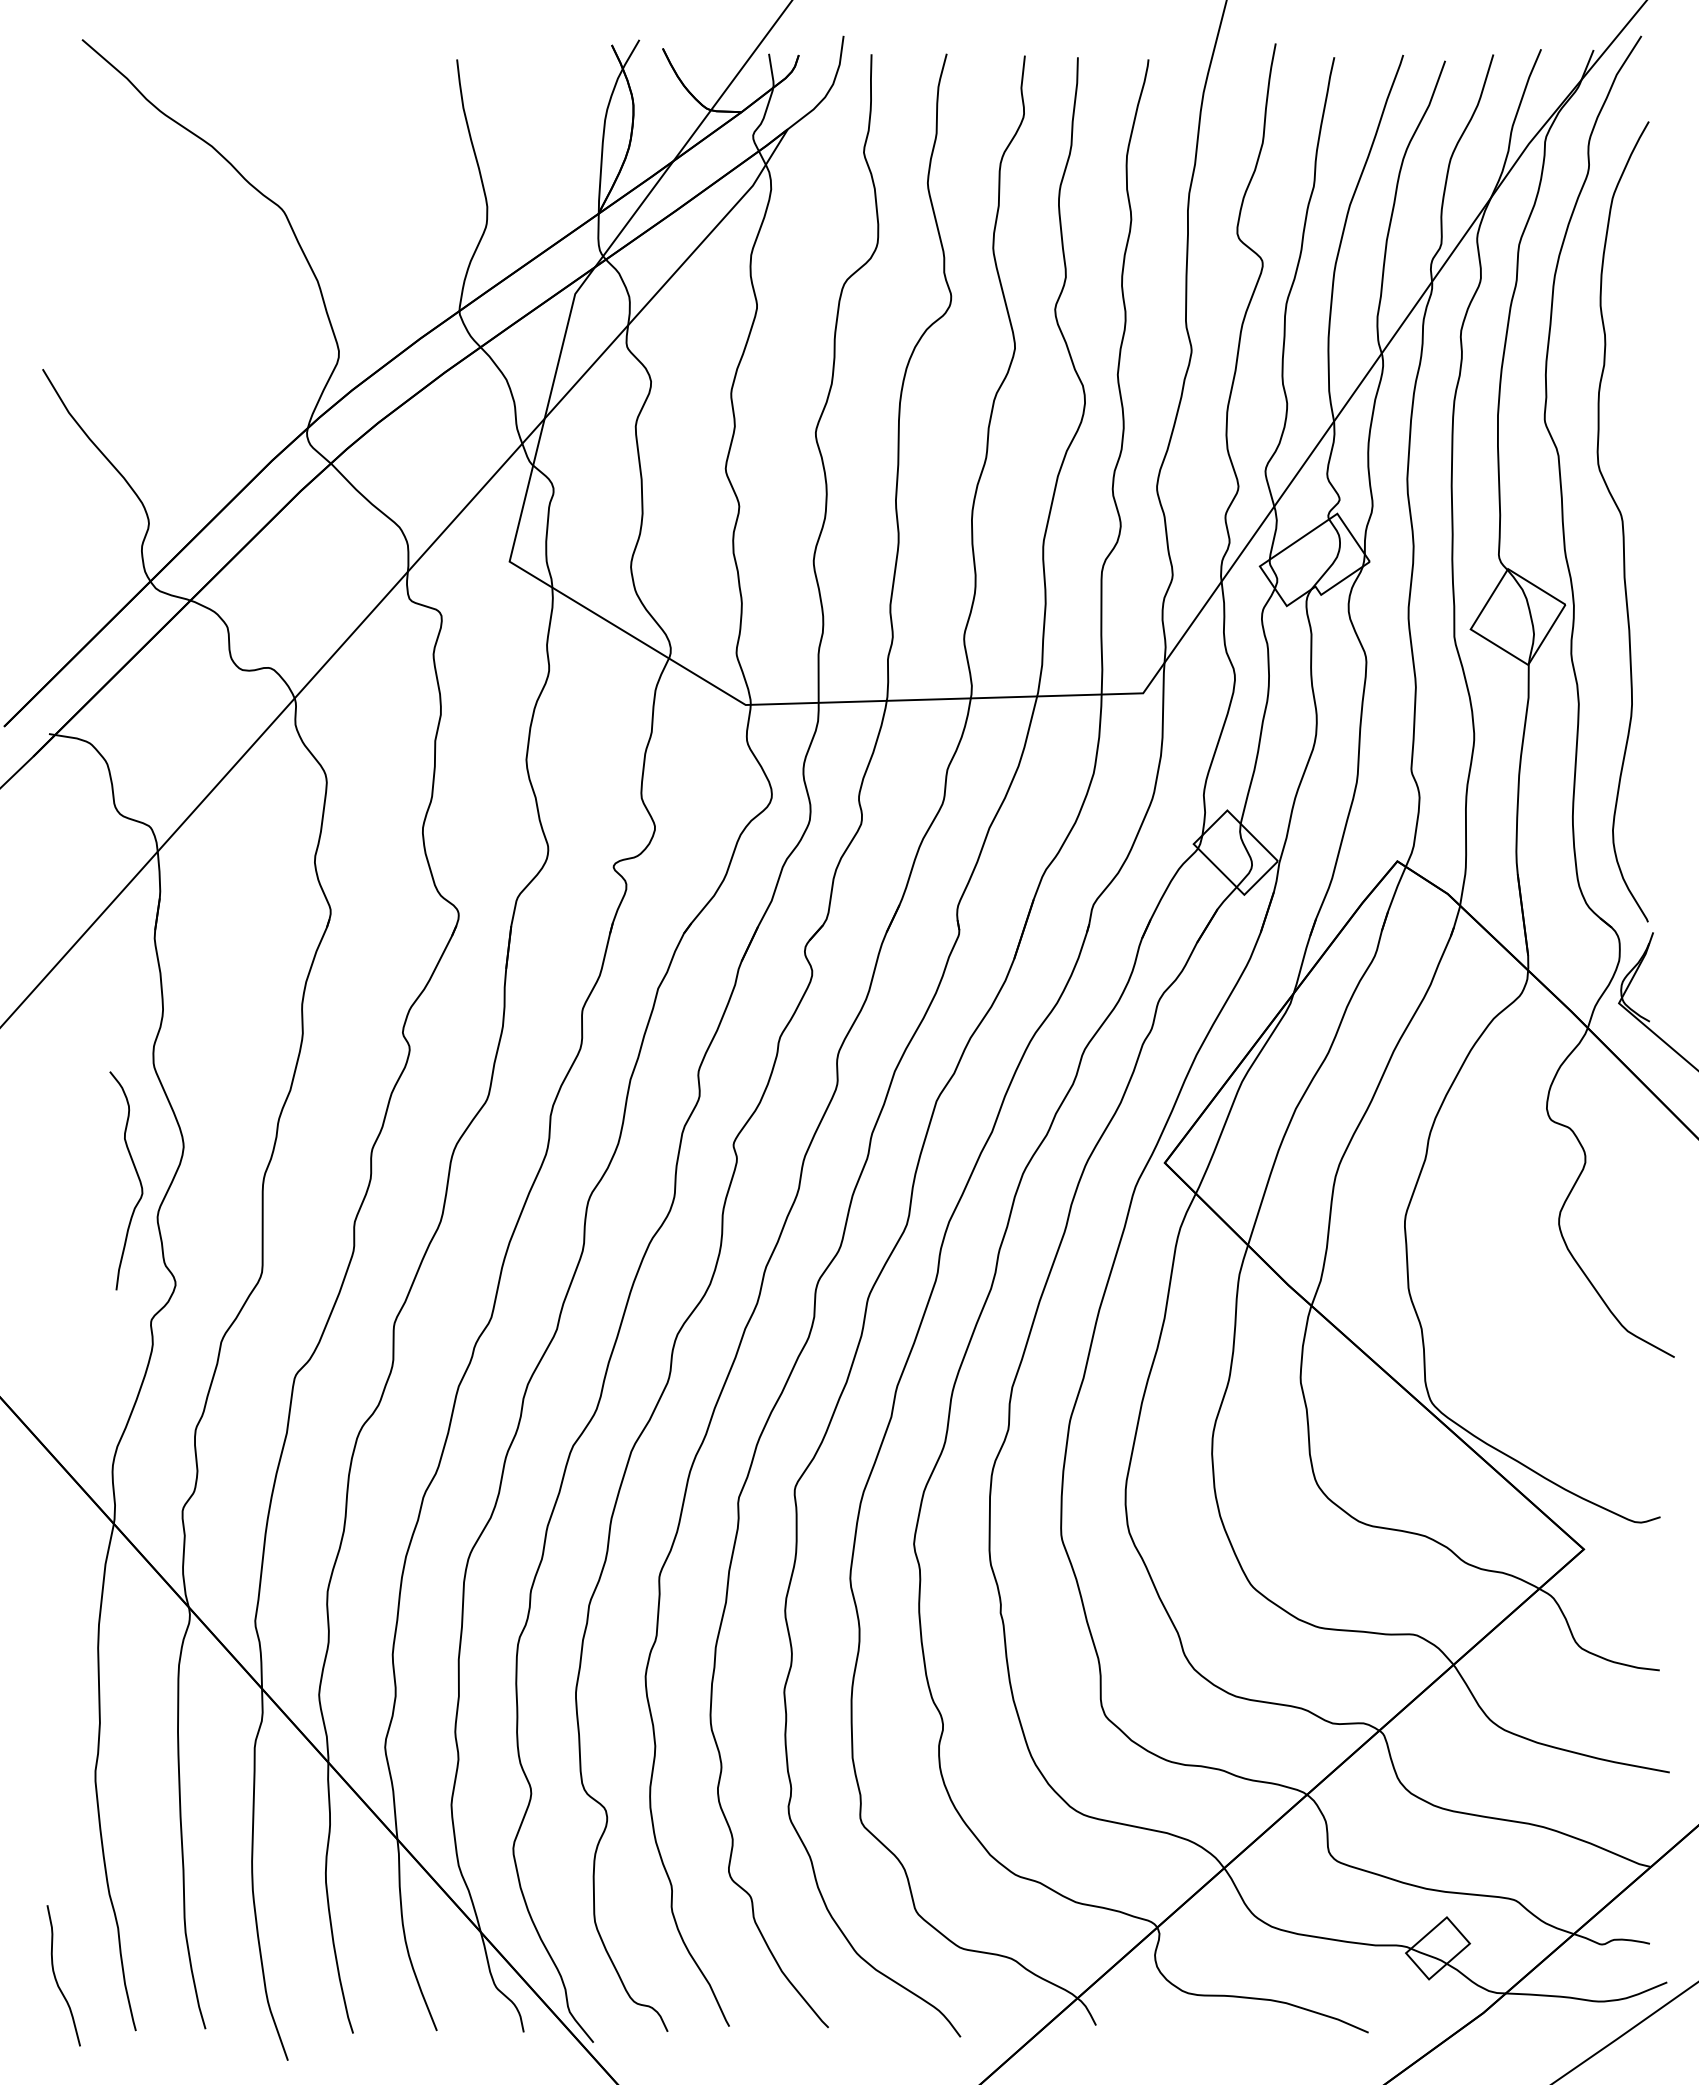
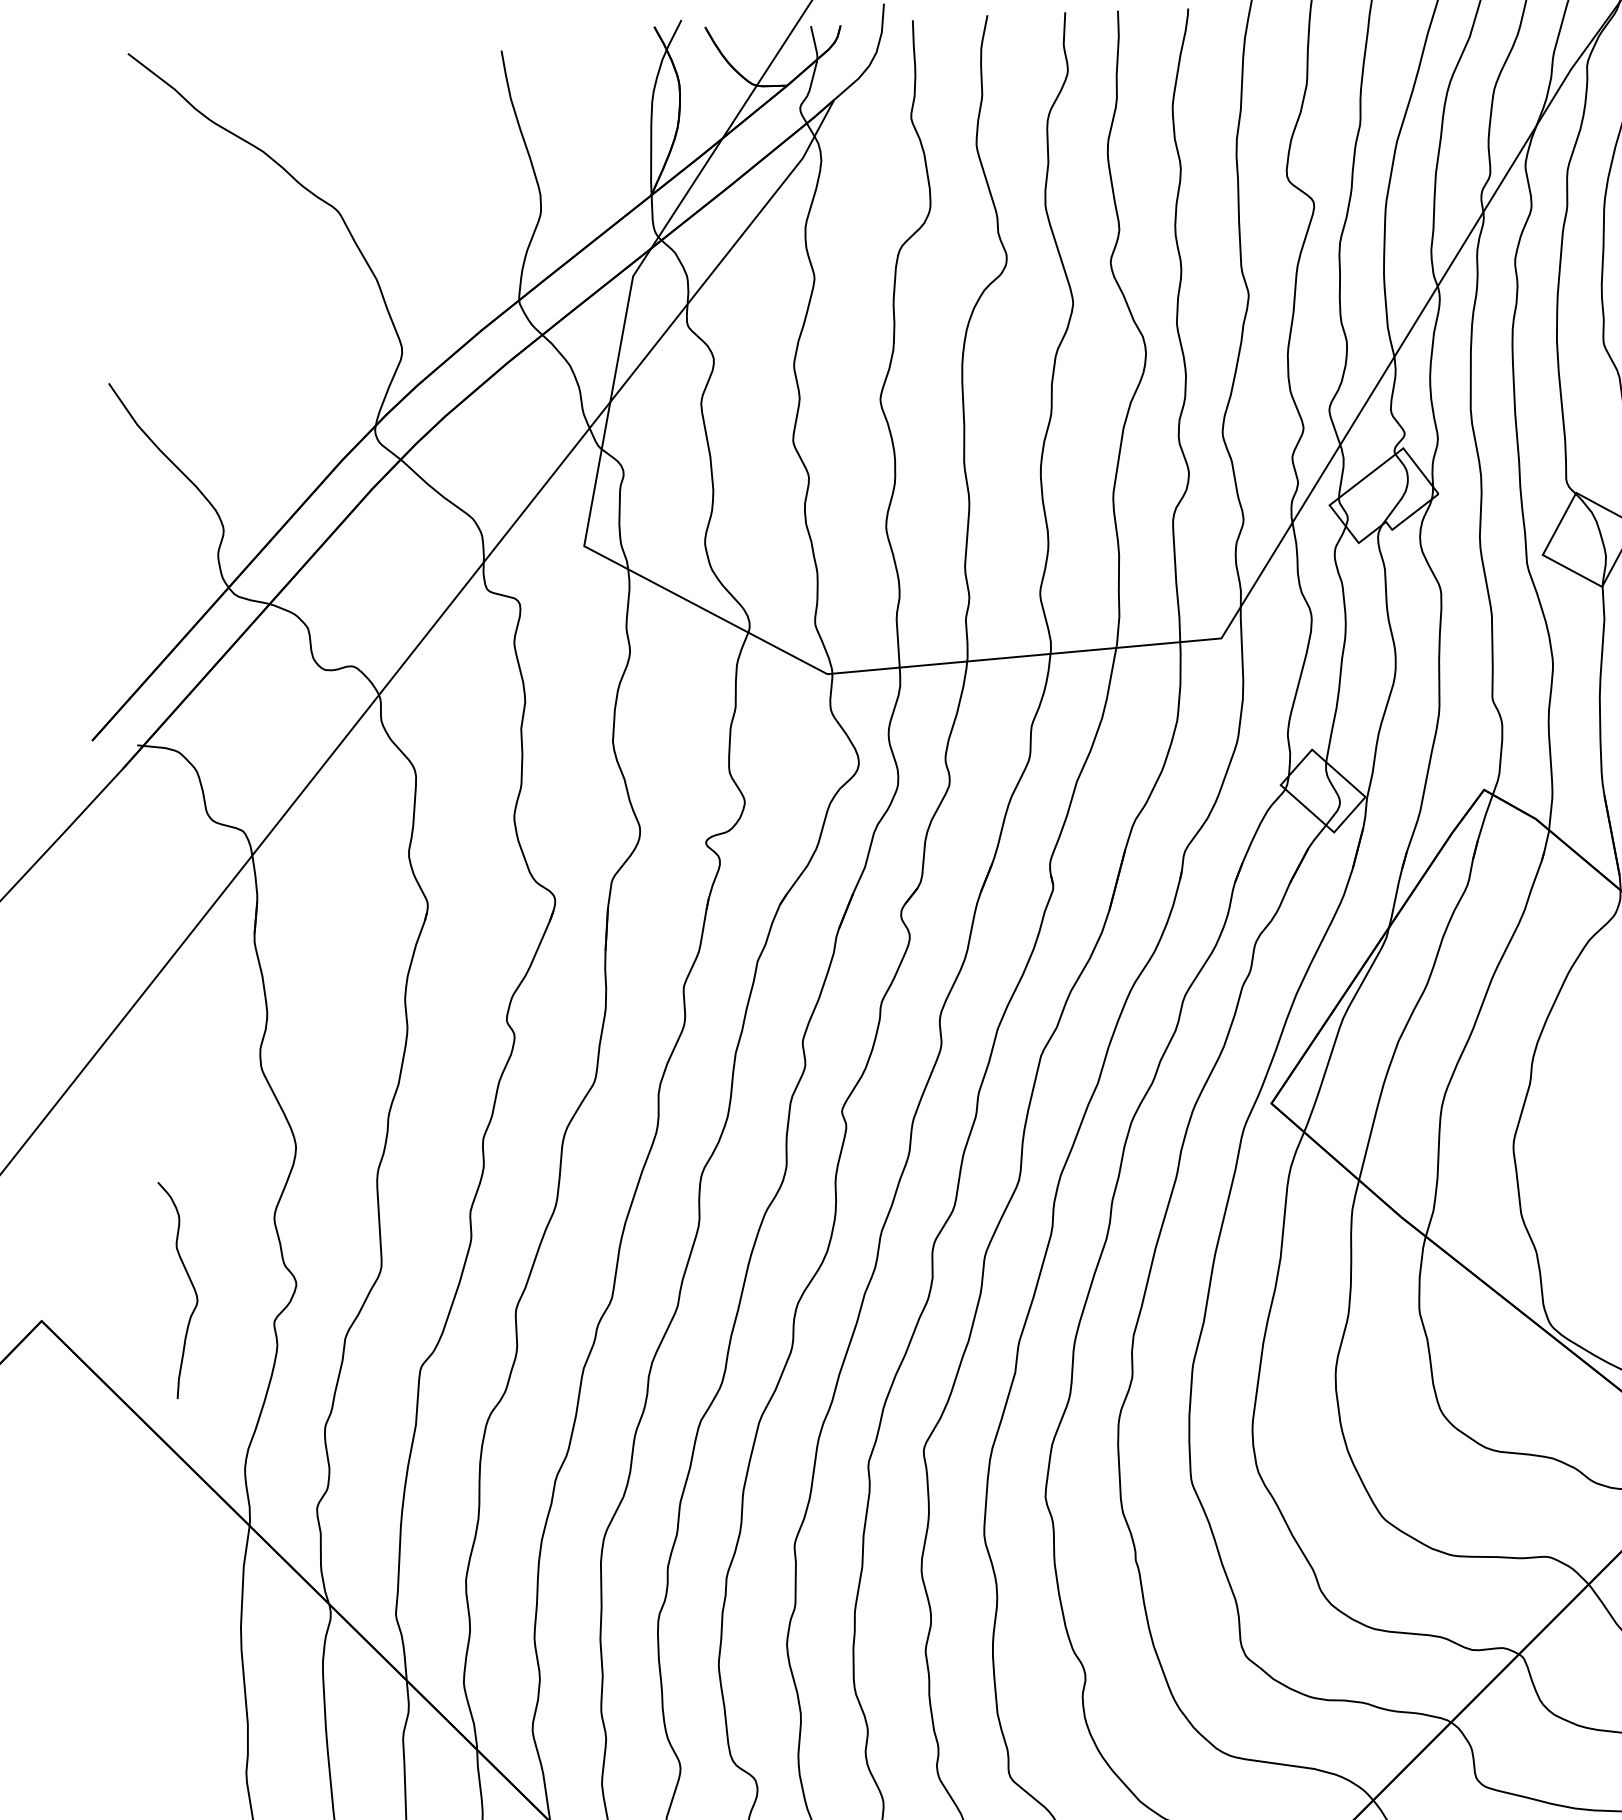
curve: (137, 1177) -> (191, 1285), moved

